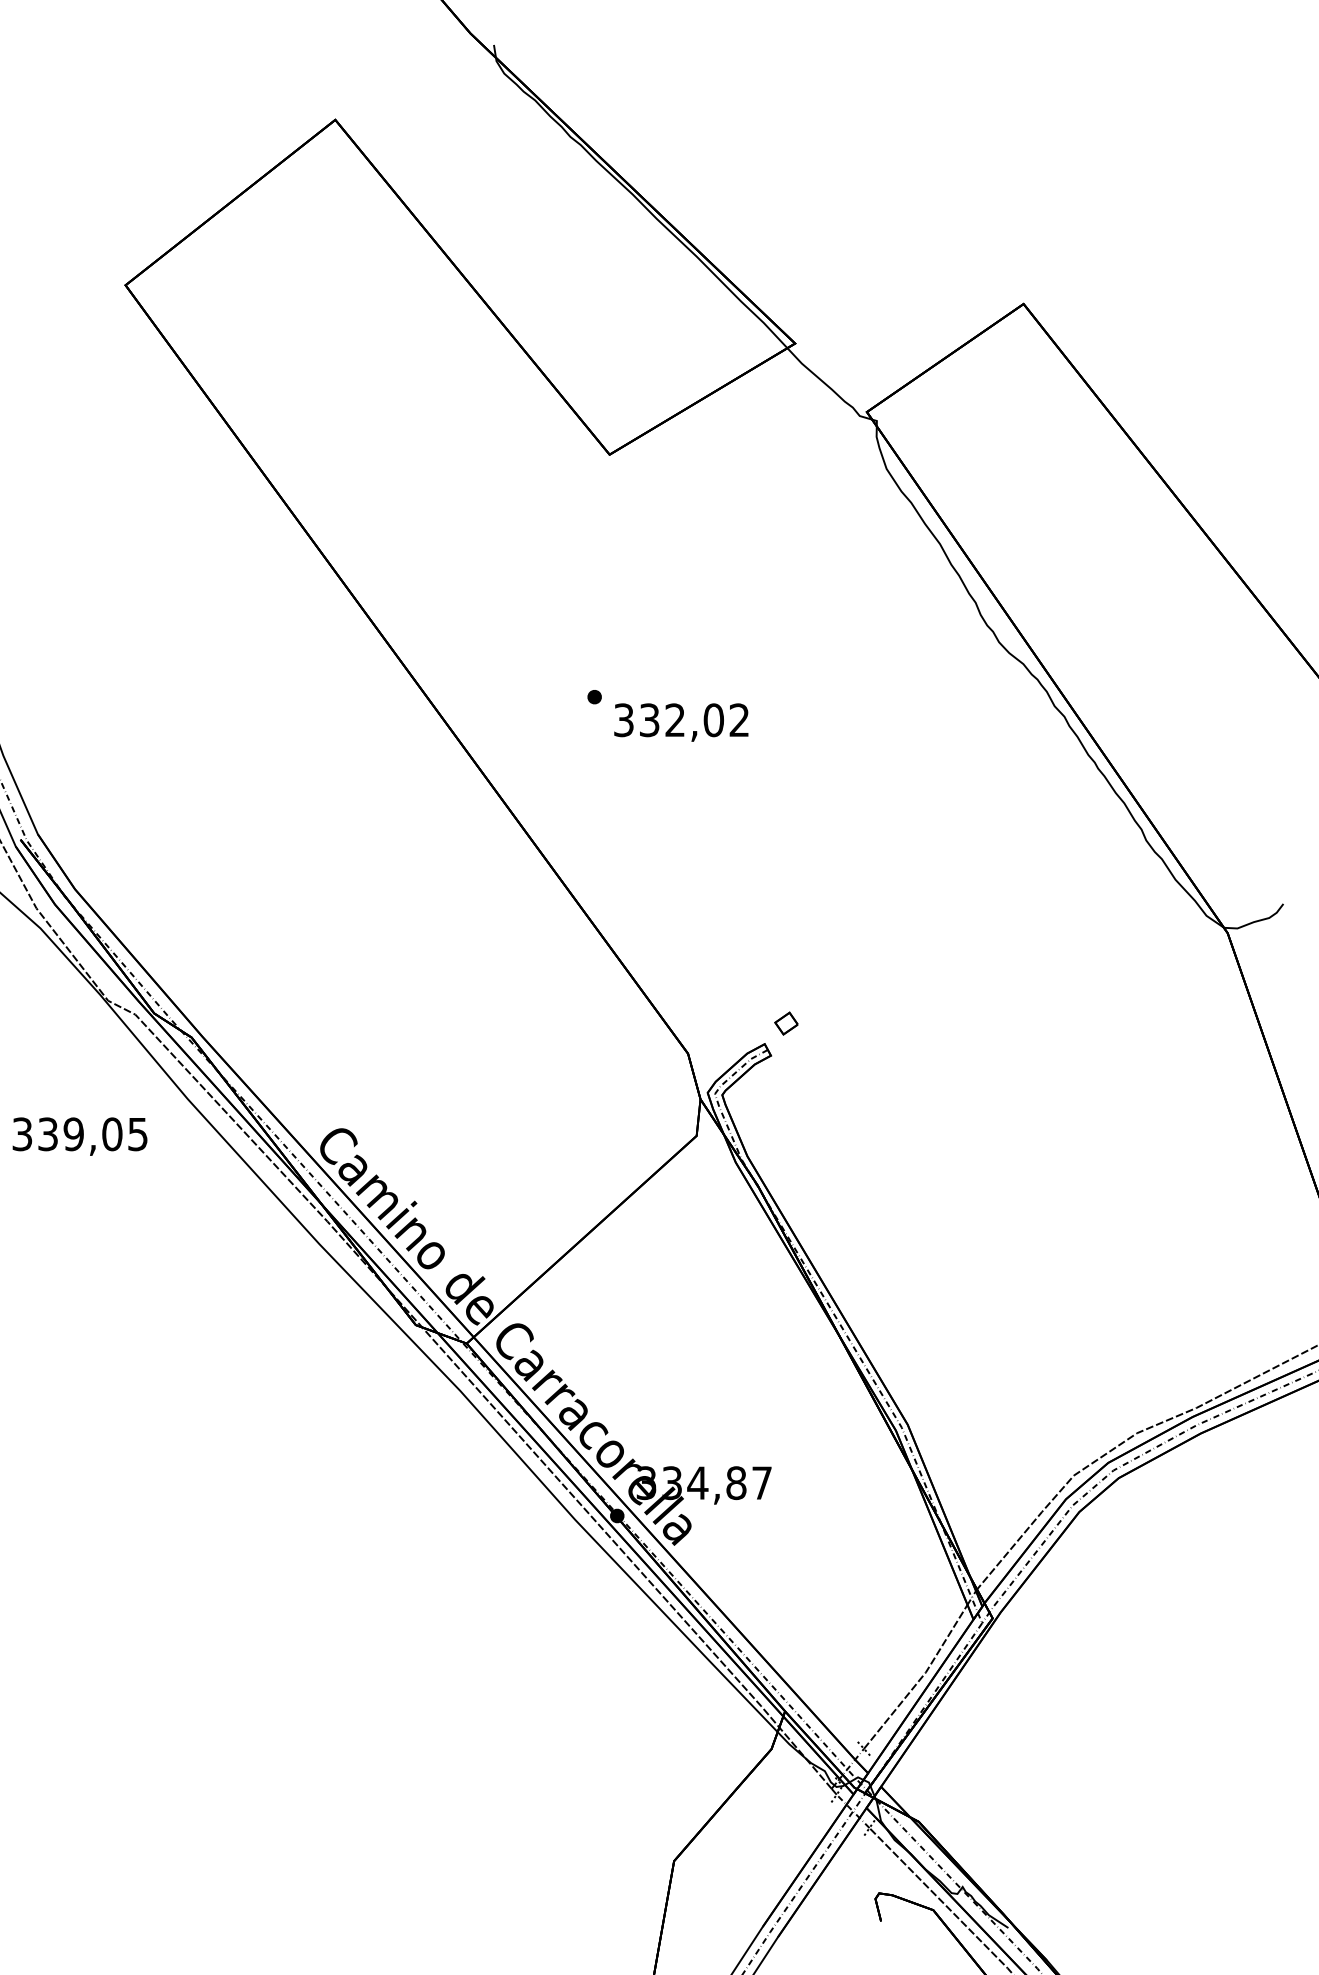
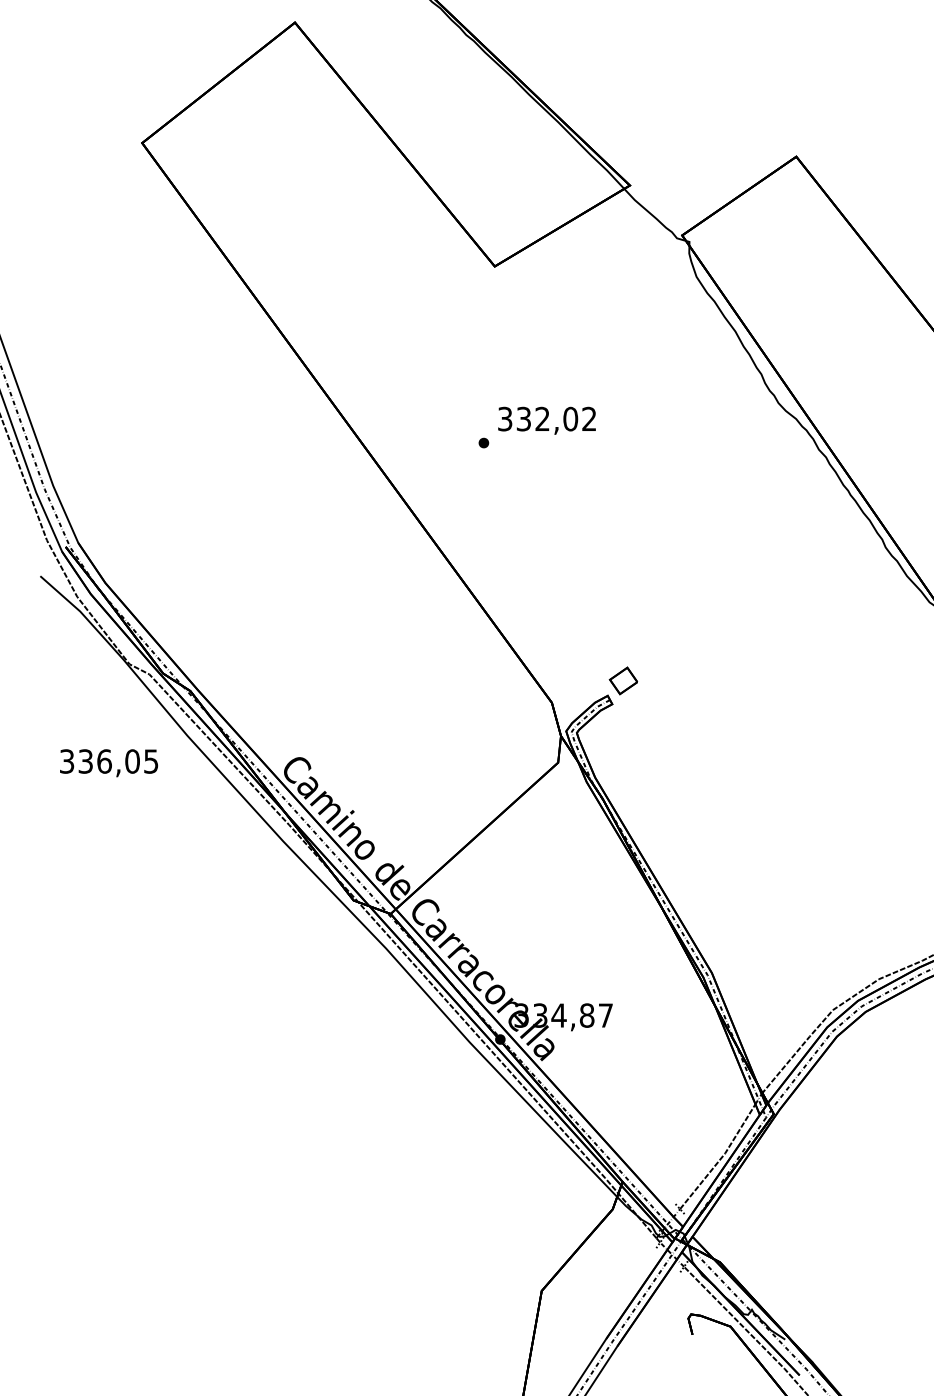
text: (681, 722) -> (547, 420), moved
part: (786, 1023) -> (623, 680), size x1.67
text: (73, 1134) -> (104, 761), 339,05 -> 336,05

